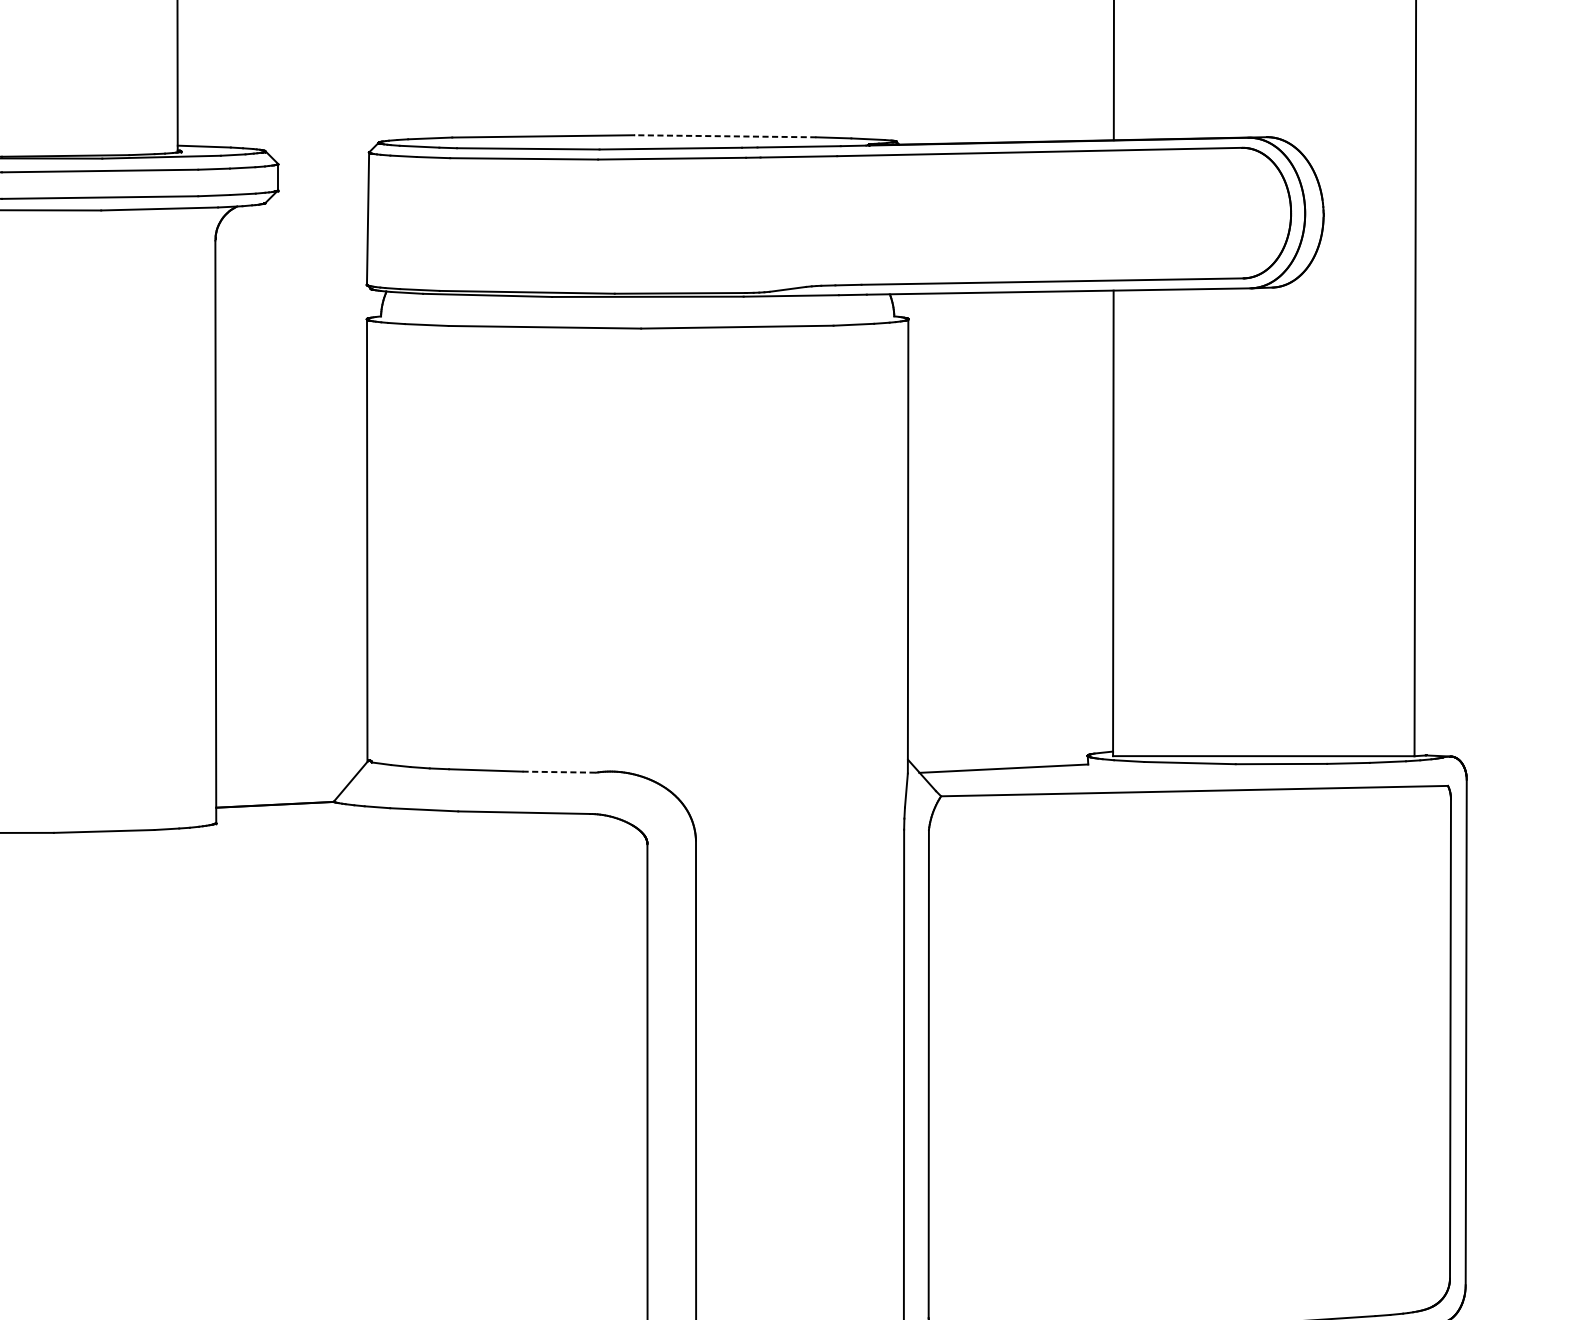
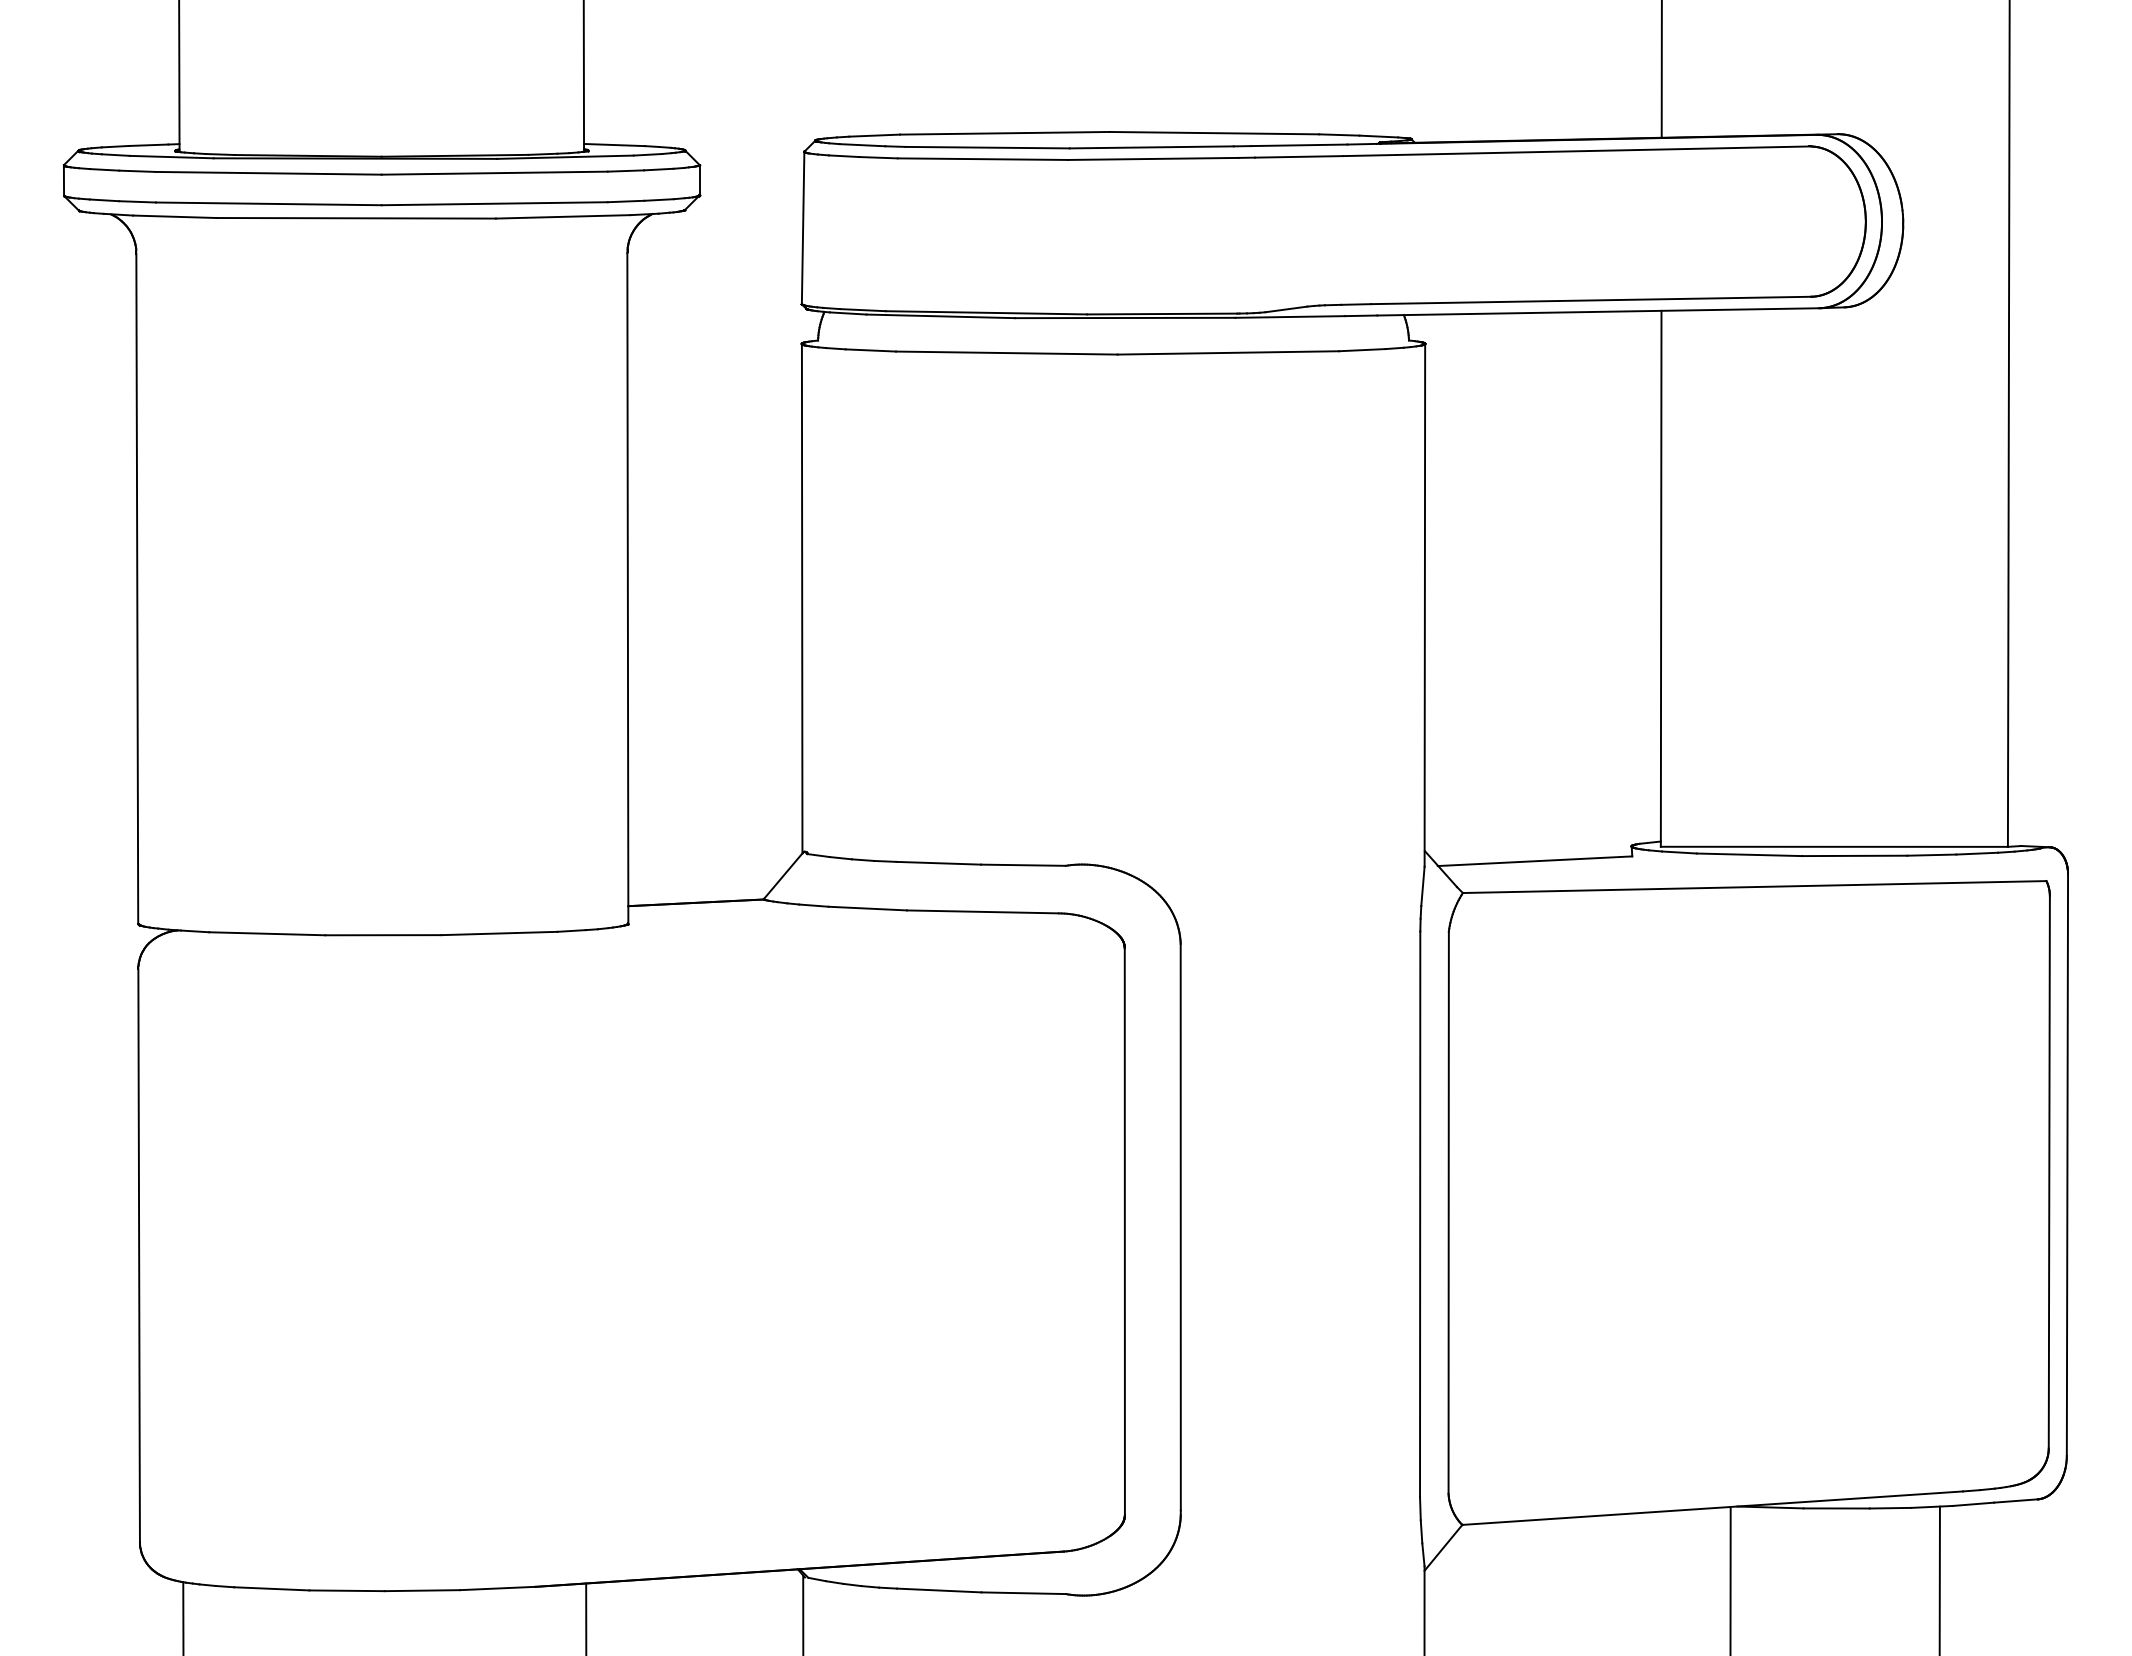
line: (725, 136) -> (1214, 133), dashed -> solid
line: (559, 772) -> (1023, 865), dashed -> solid

